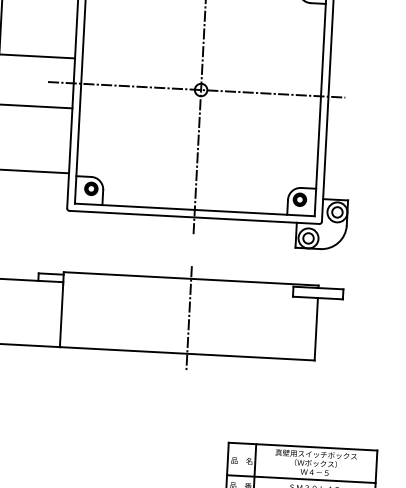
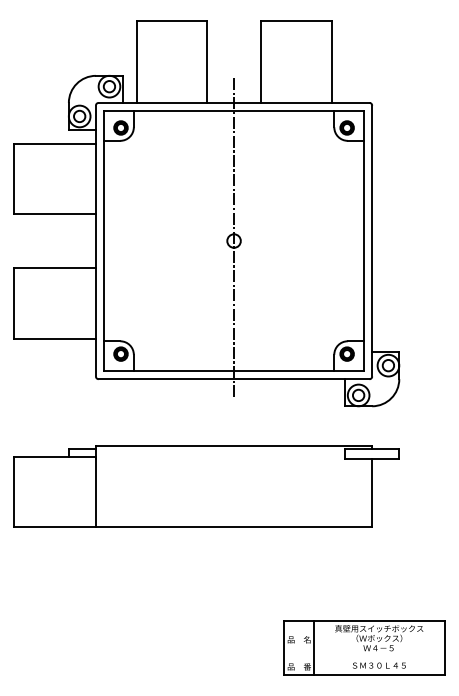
line: (196, 90) -> (229, 241), removed
line: (189, 318) -> (234, 488), removed
line: (301, 479) -> (364, 656), removed

